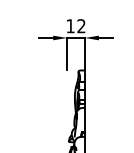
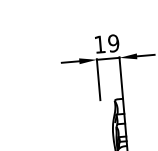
text: (81, 26) -> (113, 43), 12 -> 19

